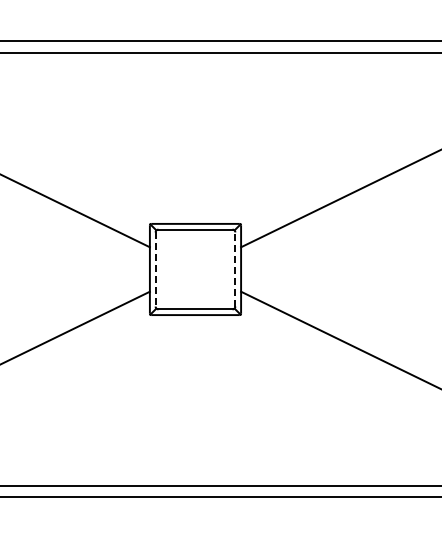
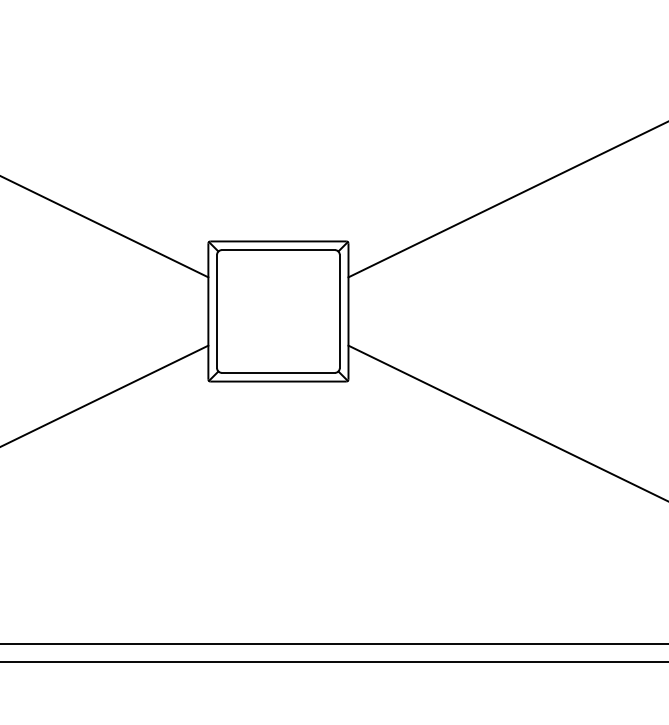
line: (155, 269) -> (216, 311), dashed -> solid
line: (235, 269) -> (339, 311), dashed -> solid

